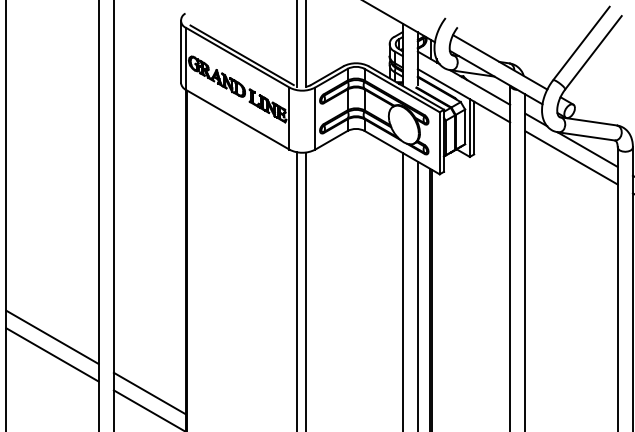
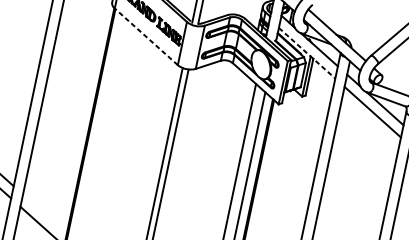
line: (464, 96) -> (307, 53), solid -> dashed
line: (237, 119) -> (146, 36), solid -> dashed
line: (149, 393) -> (44, 214), removed

